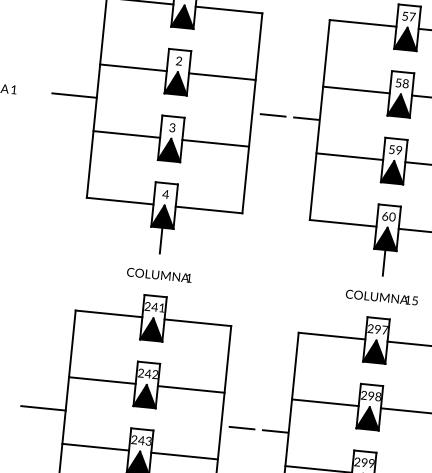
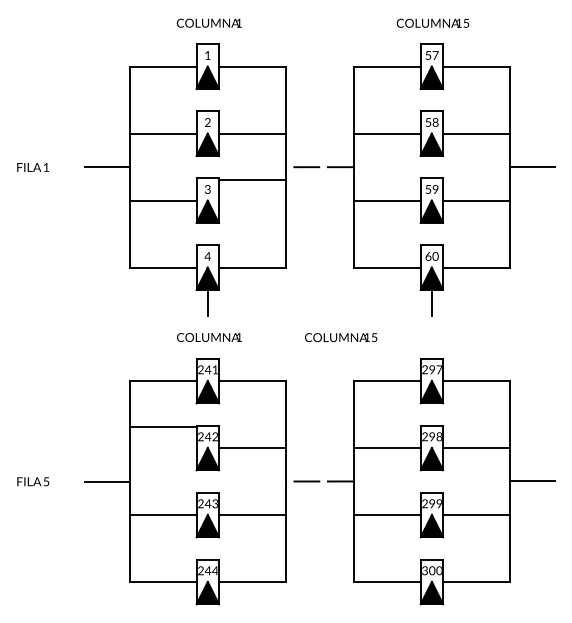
line: (214, 143) -> (251, 179), moved
text: (382, 297) -> (341, 337), moved
line: (101, 380) -> (162, 427), moved

